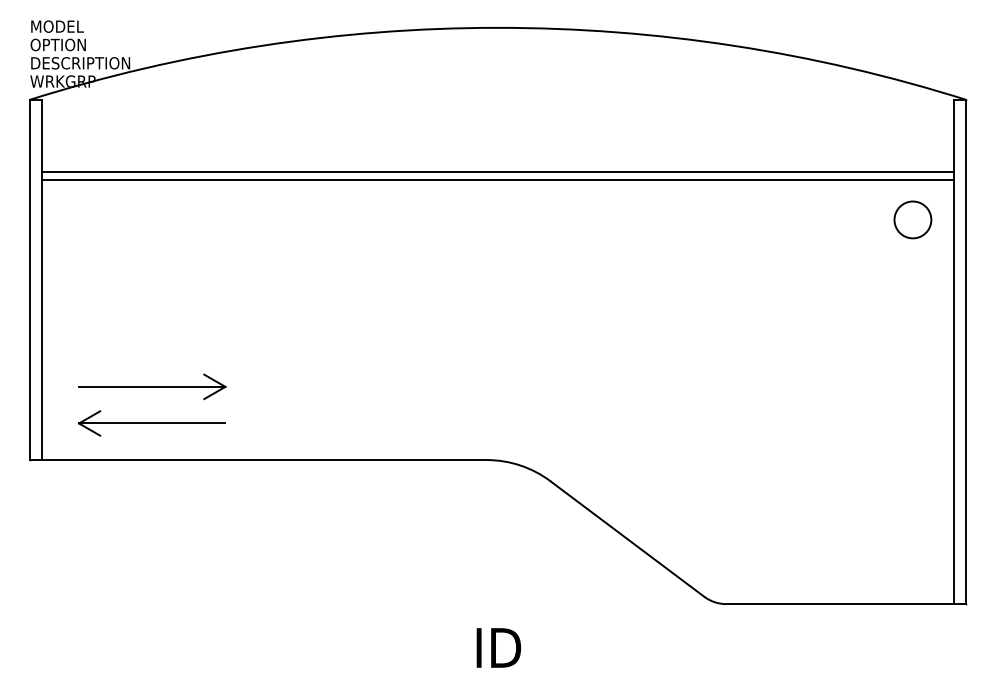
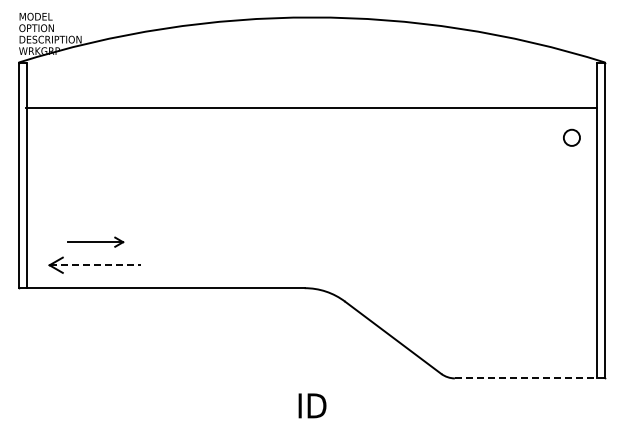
line: (497, 179) -> (311, 112), removed
circle: (912, 219) -> (571, 137), size x0.7
part: (152, 385) -> (95, 241), size x0.6
line: (152, 423) -> (95, 265), solid -> dashed
line: (846, 604) -> (530, 378), solid -> dashed

